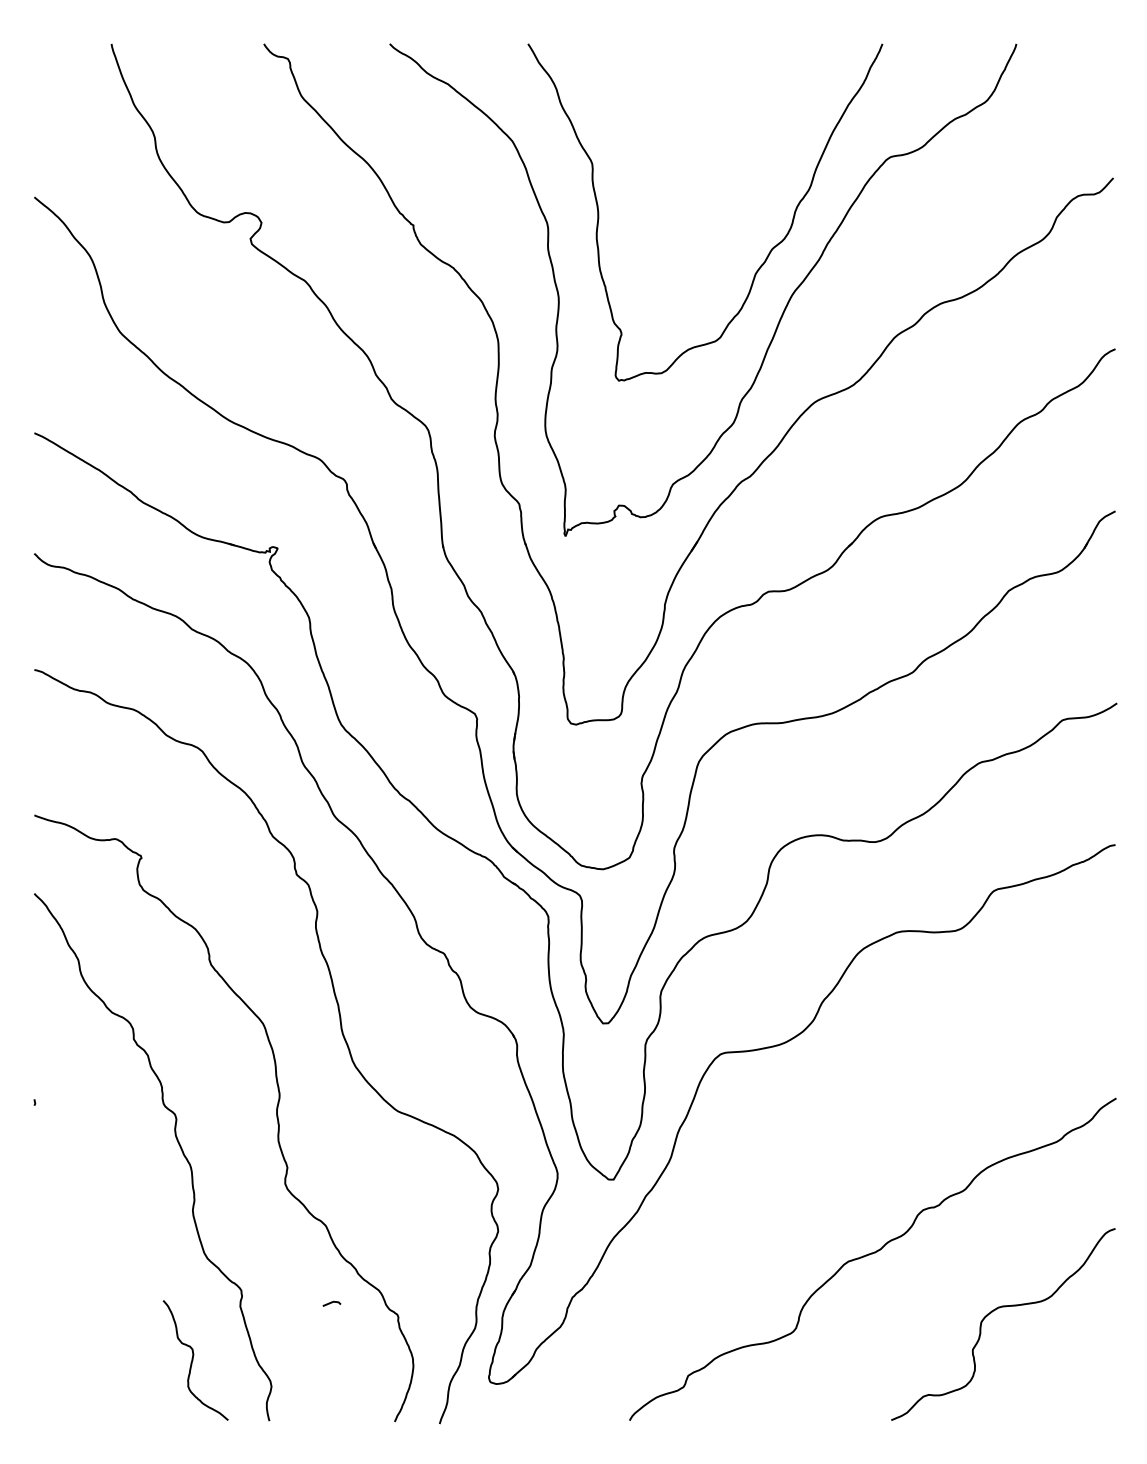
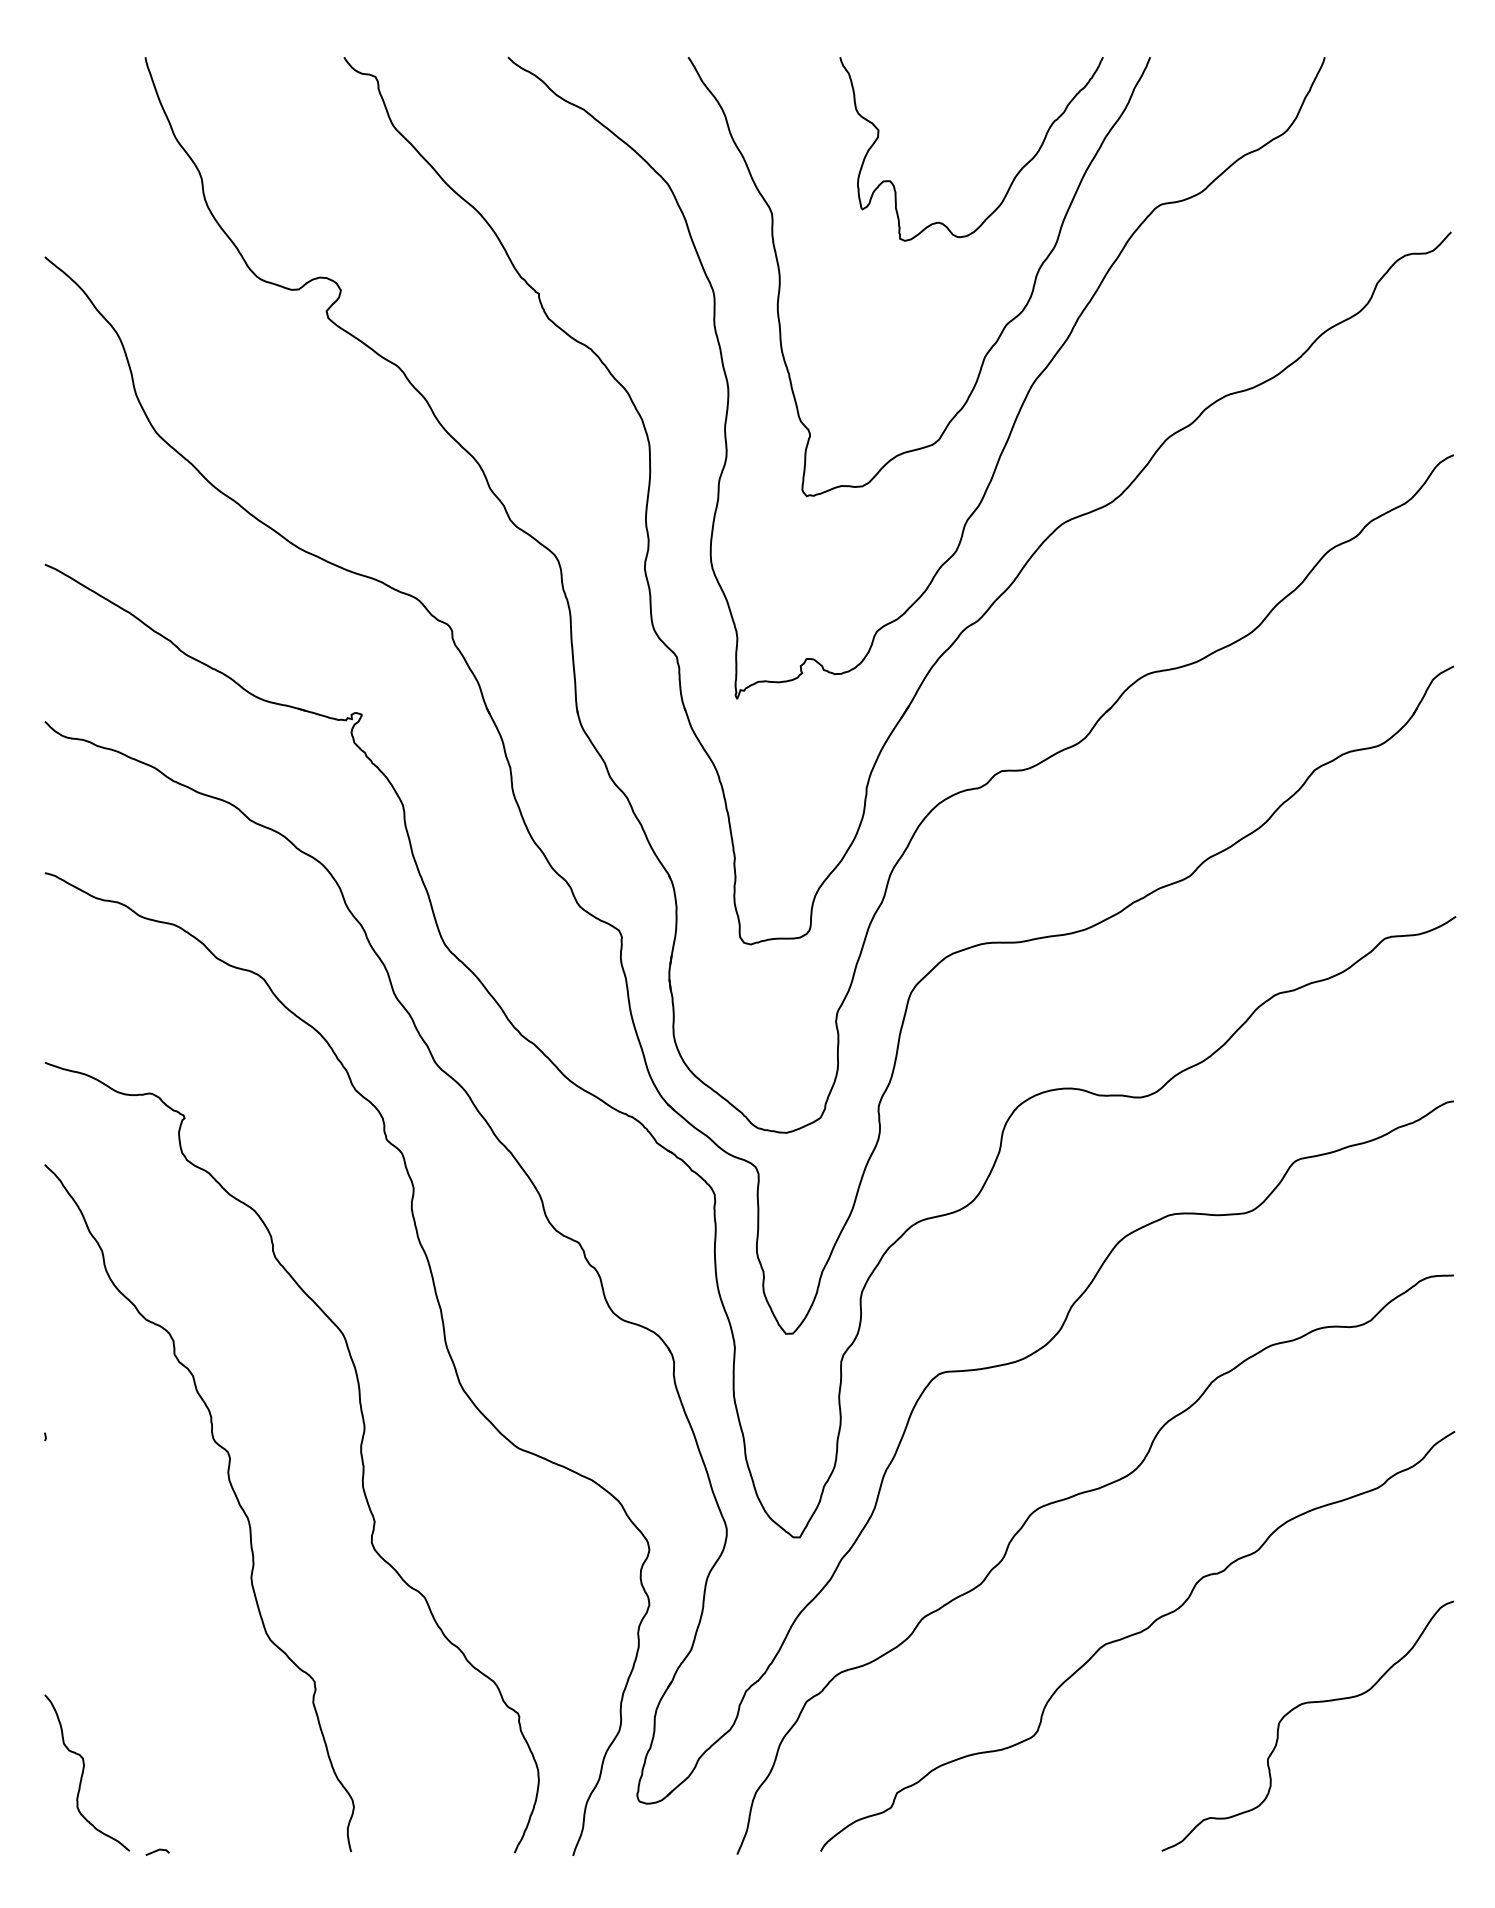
curve: (778, 135) -> (1014, 176), added
curve: (819, 1150) -> (1068, 1499), added
line: (331, 1303) -> (157, 1851), moved
curve: (193, 1358) -> (84, 1770), moved

